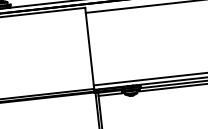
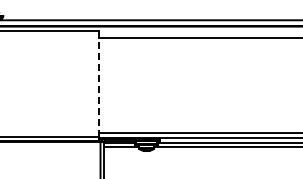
line: (89, 48) -> (99, 84), solid -> dashed

